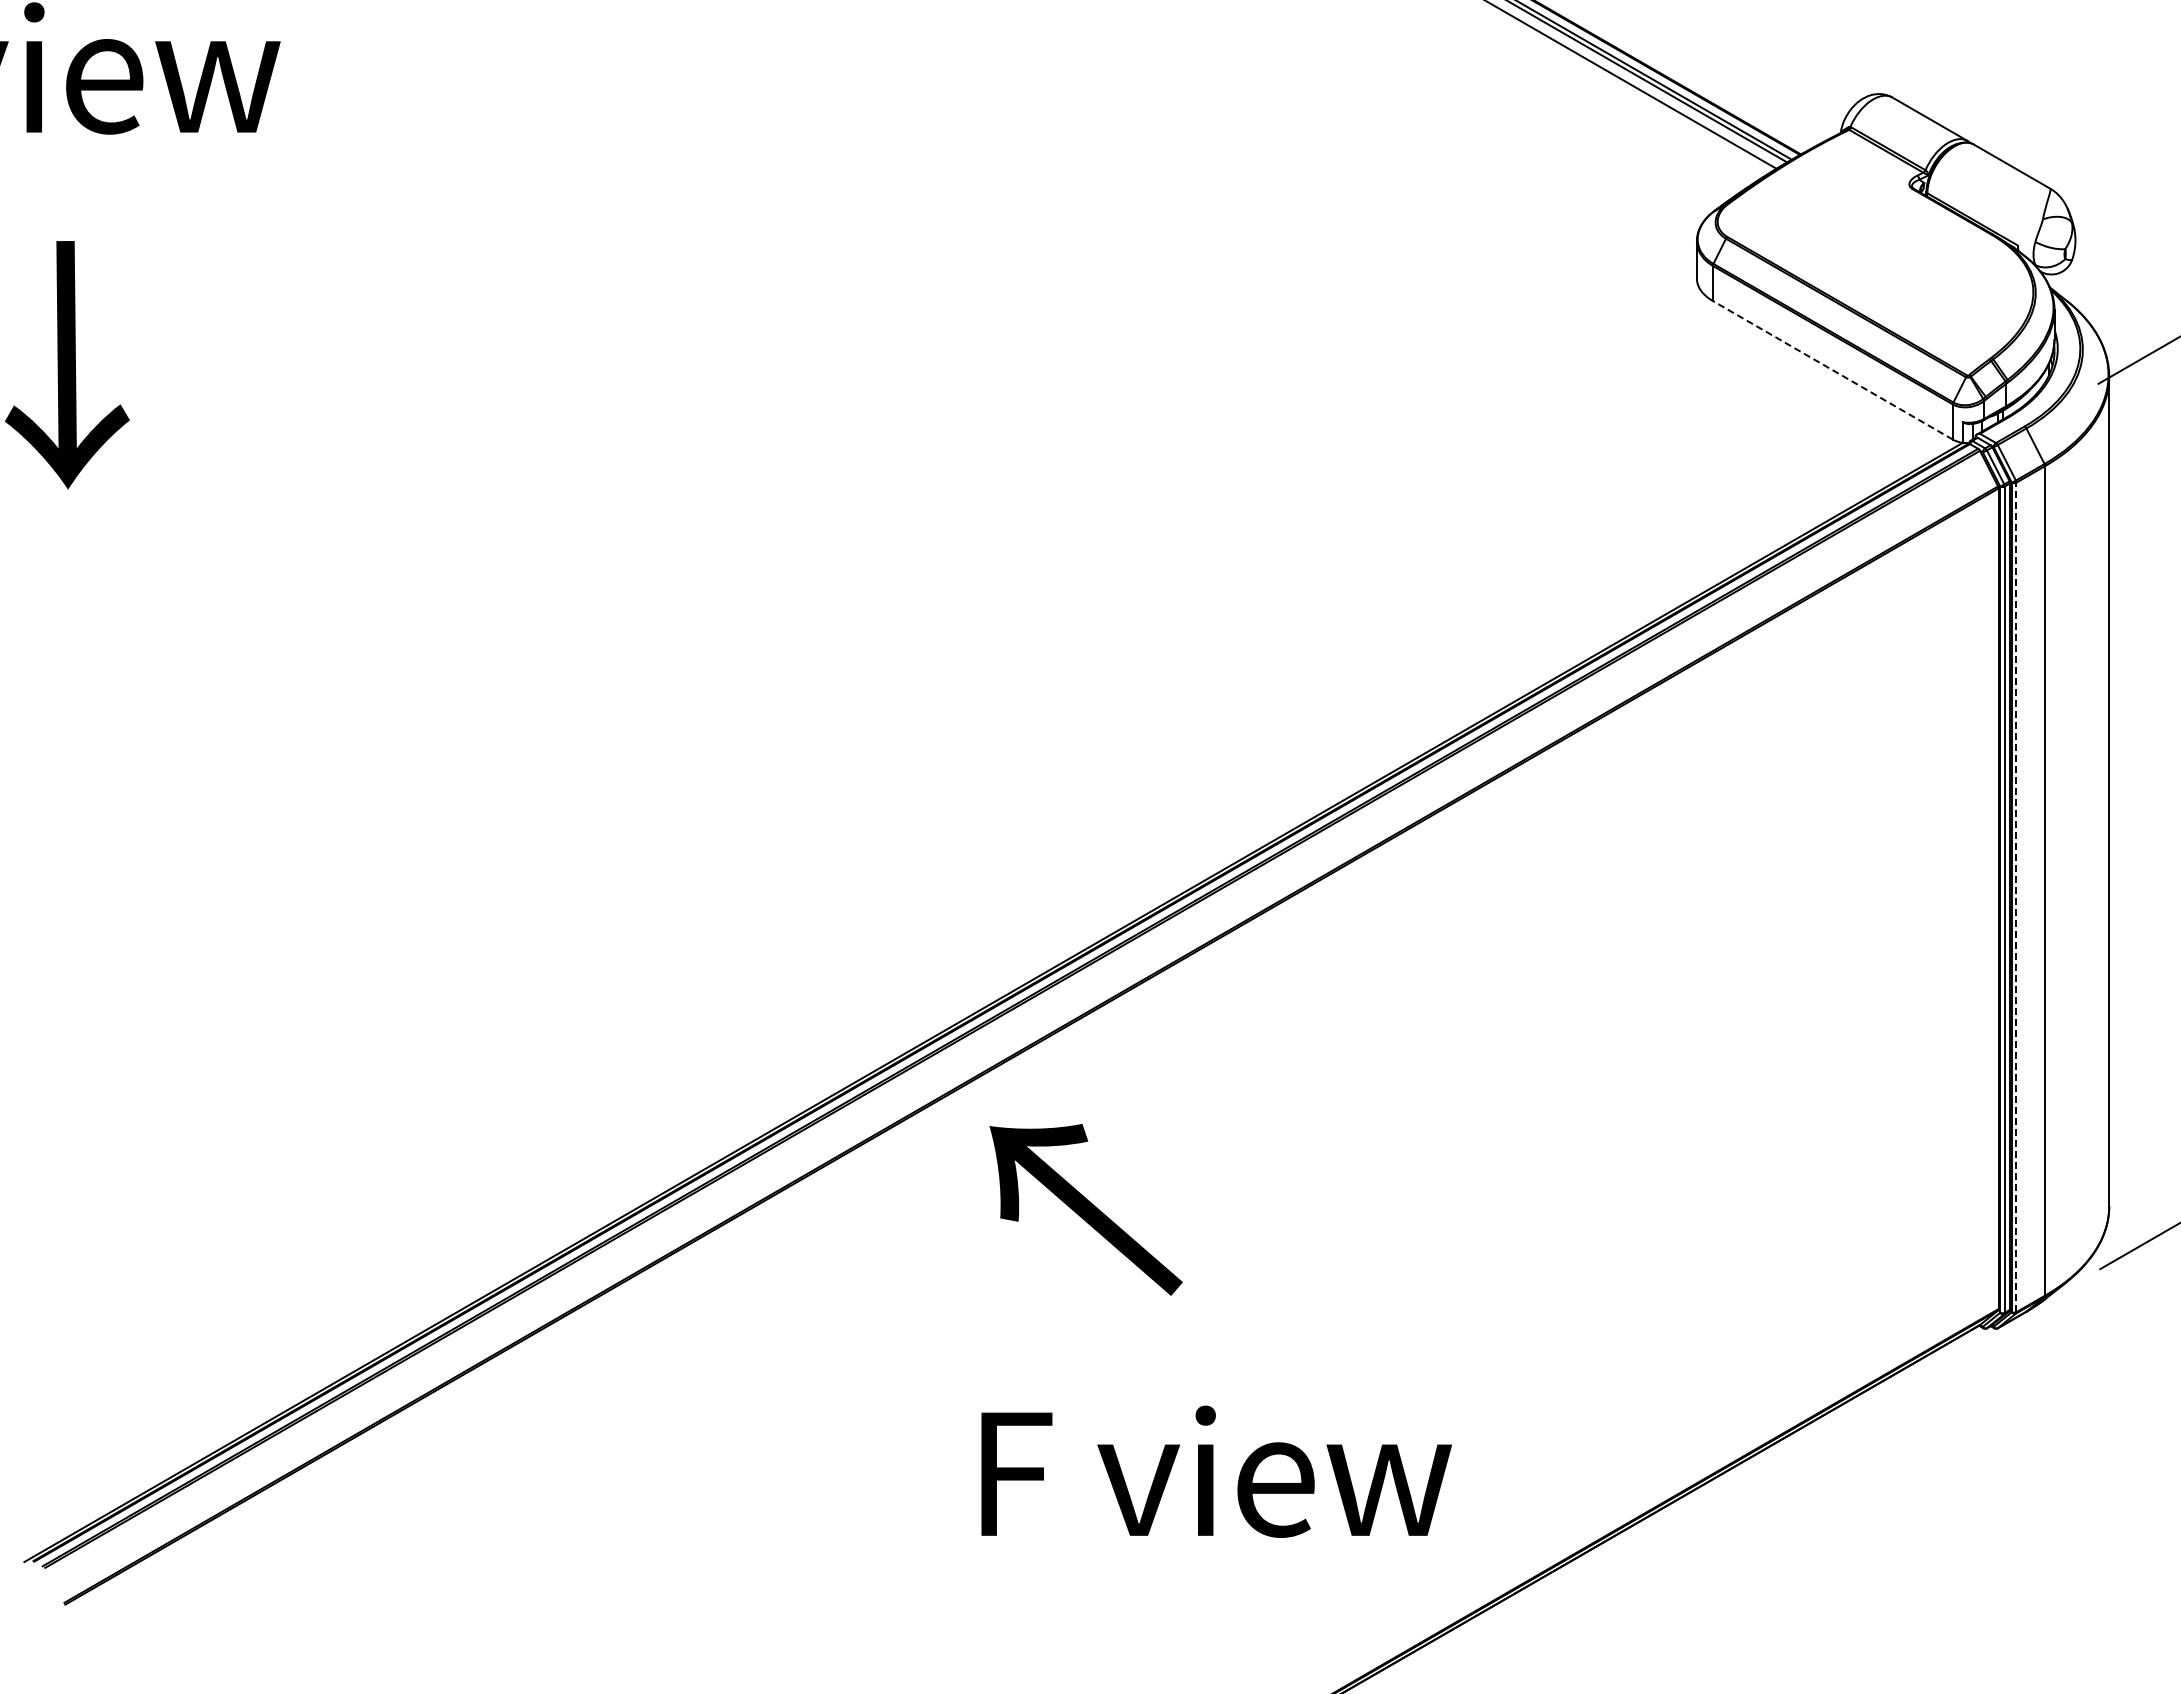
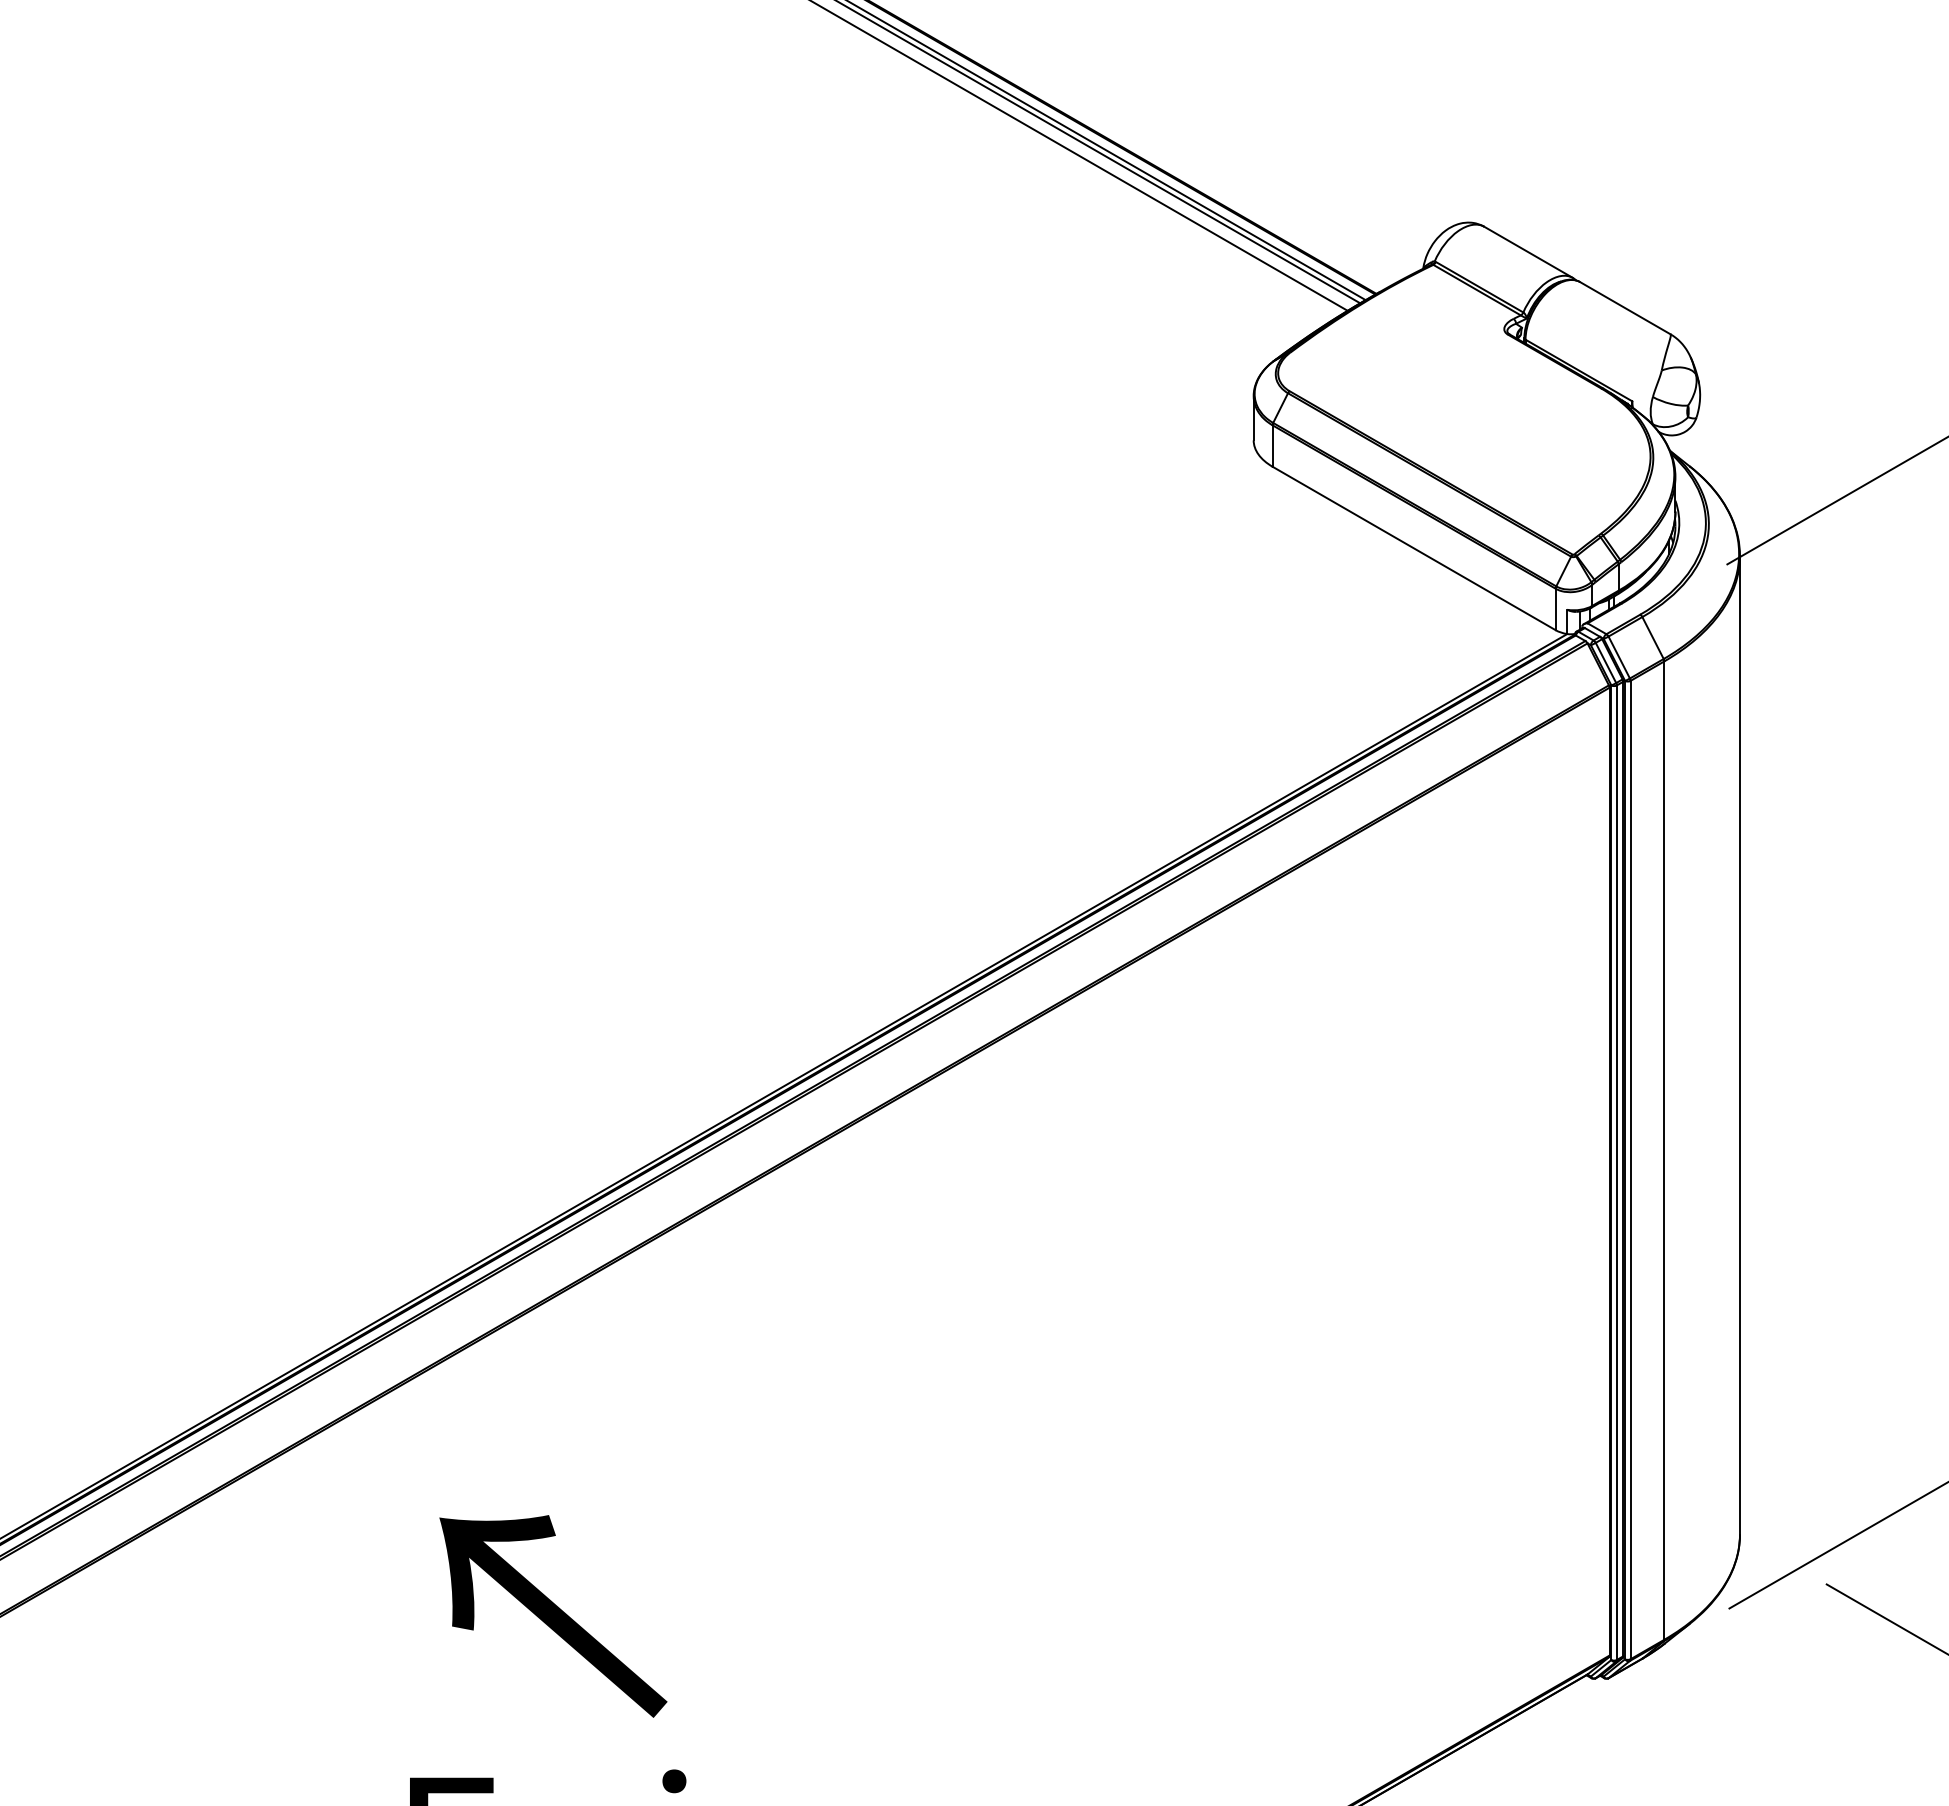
line: (1832, 370) -> (1413, 548), dashed -> solid
line: (2016, 897) -> (1630, 1170), dashed -> solid
text: (1085, 1209) -> (552, 1616), moved

